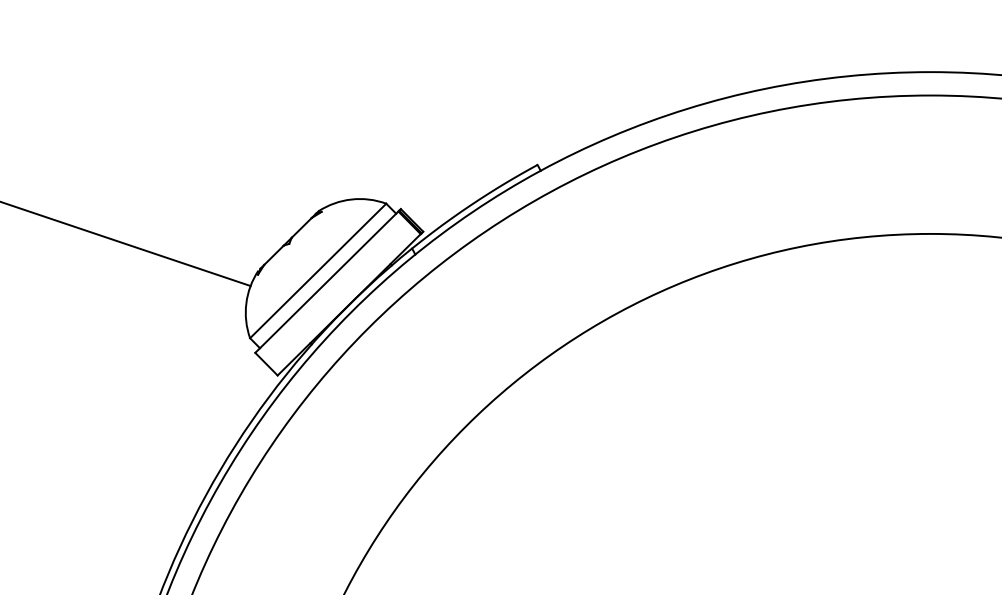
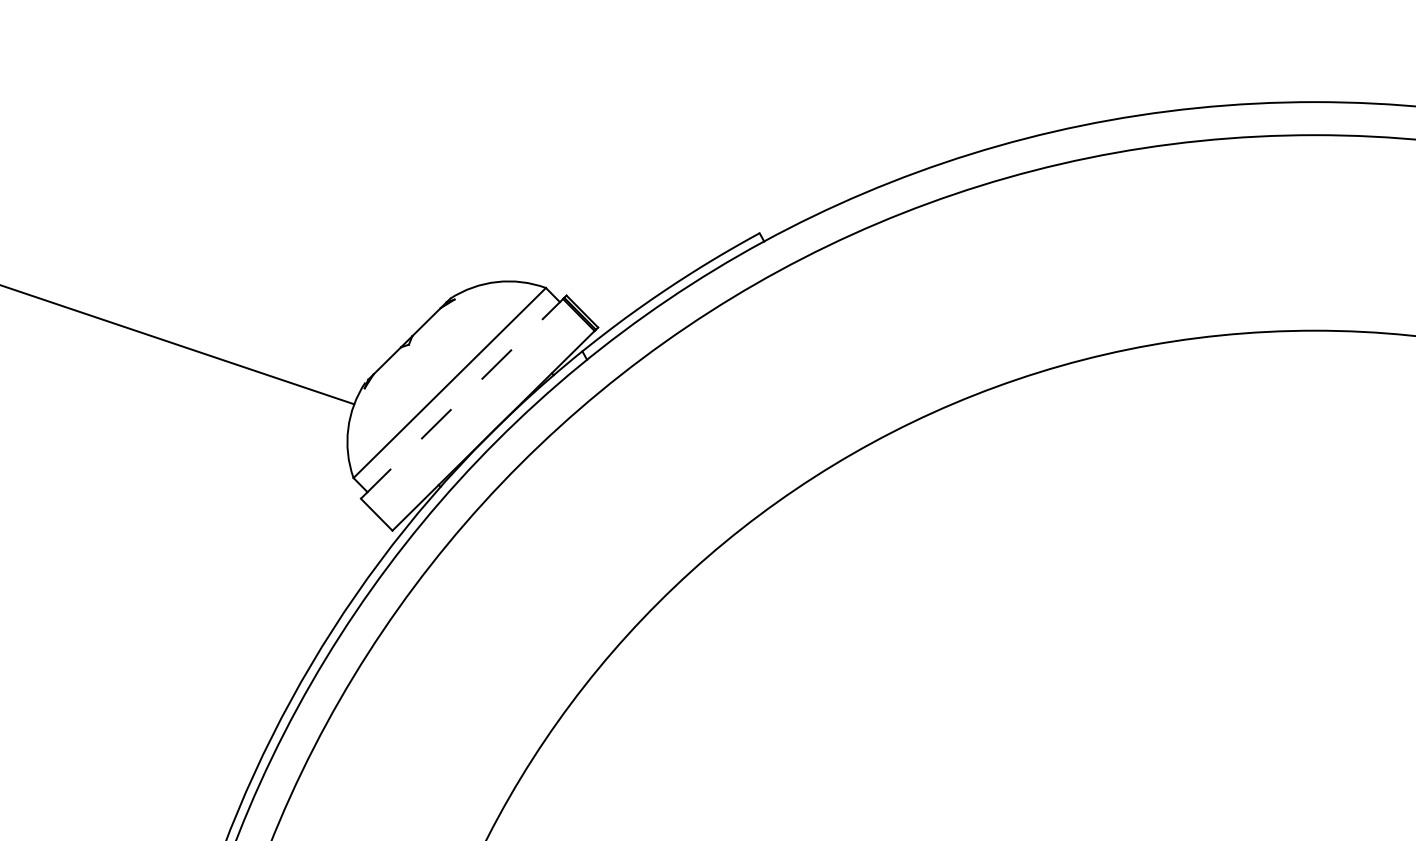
line: (326, 282) -> (461, 399), solid -> dashed

